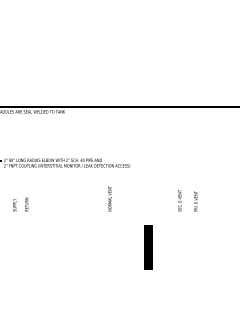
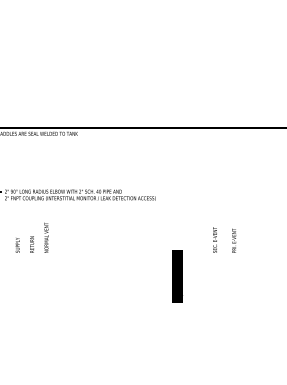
text: (109, 198) -> (46, 237), moved
text: (148, 247) -> (177, 276), moved

